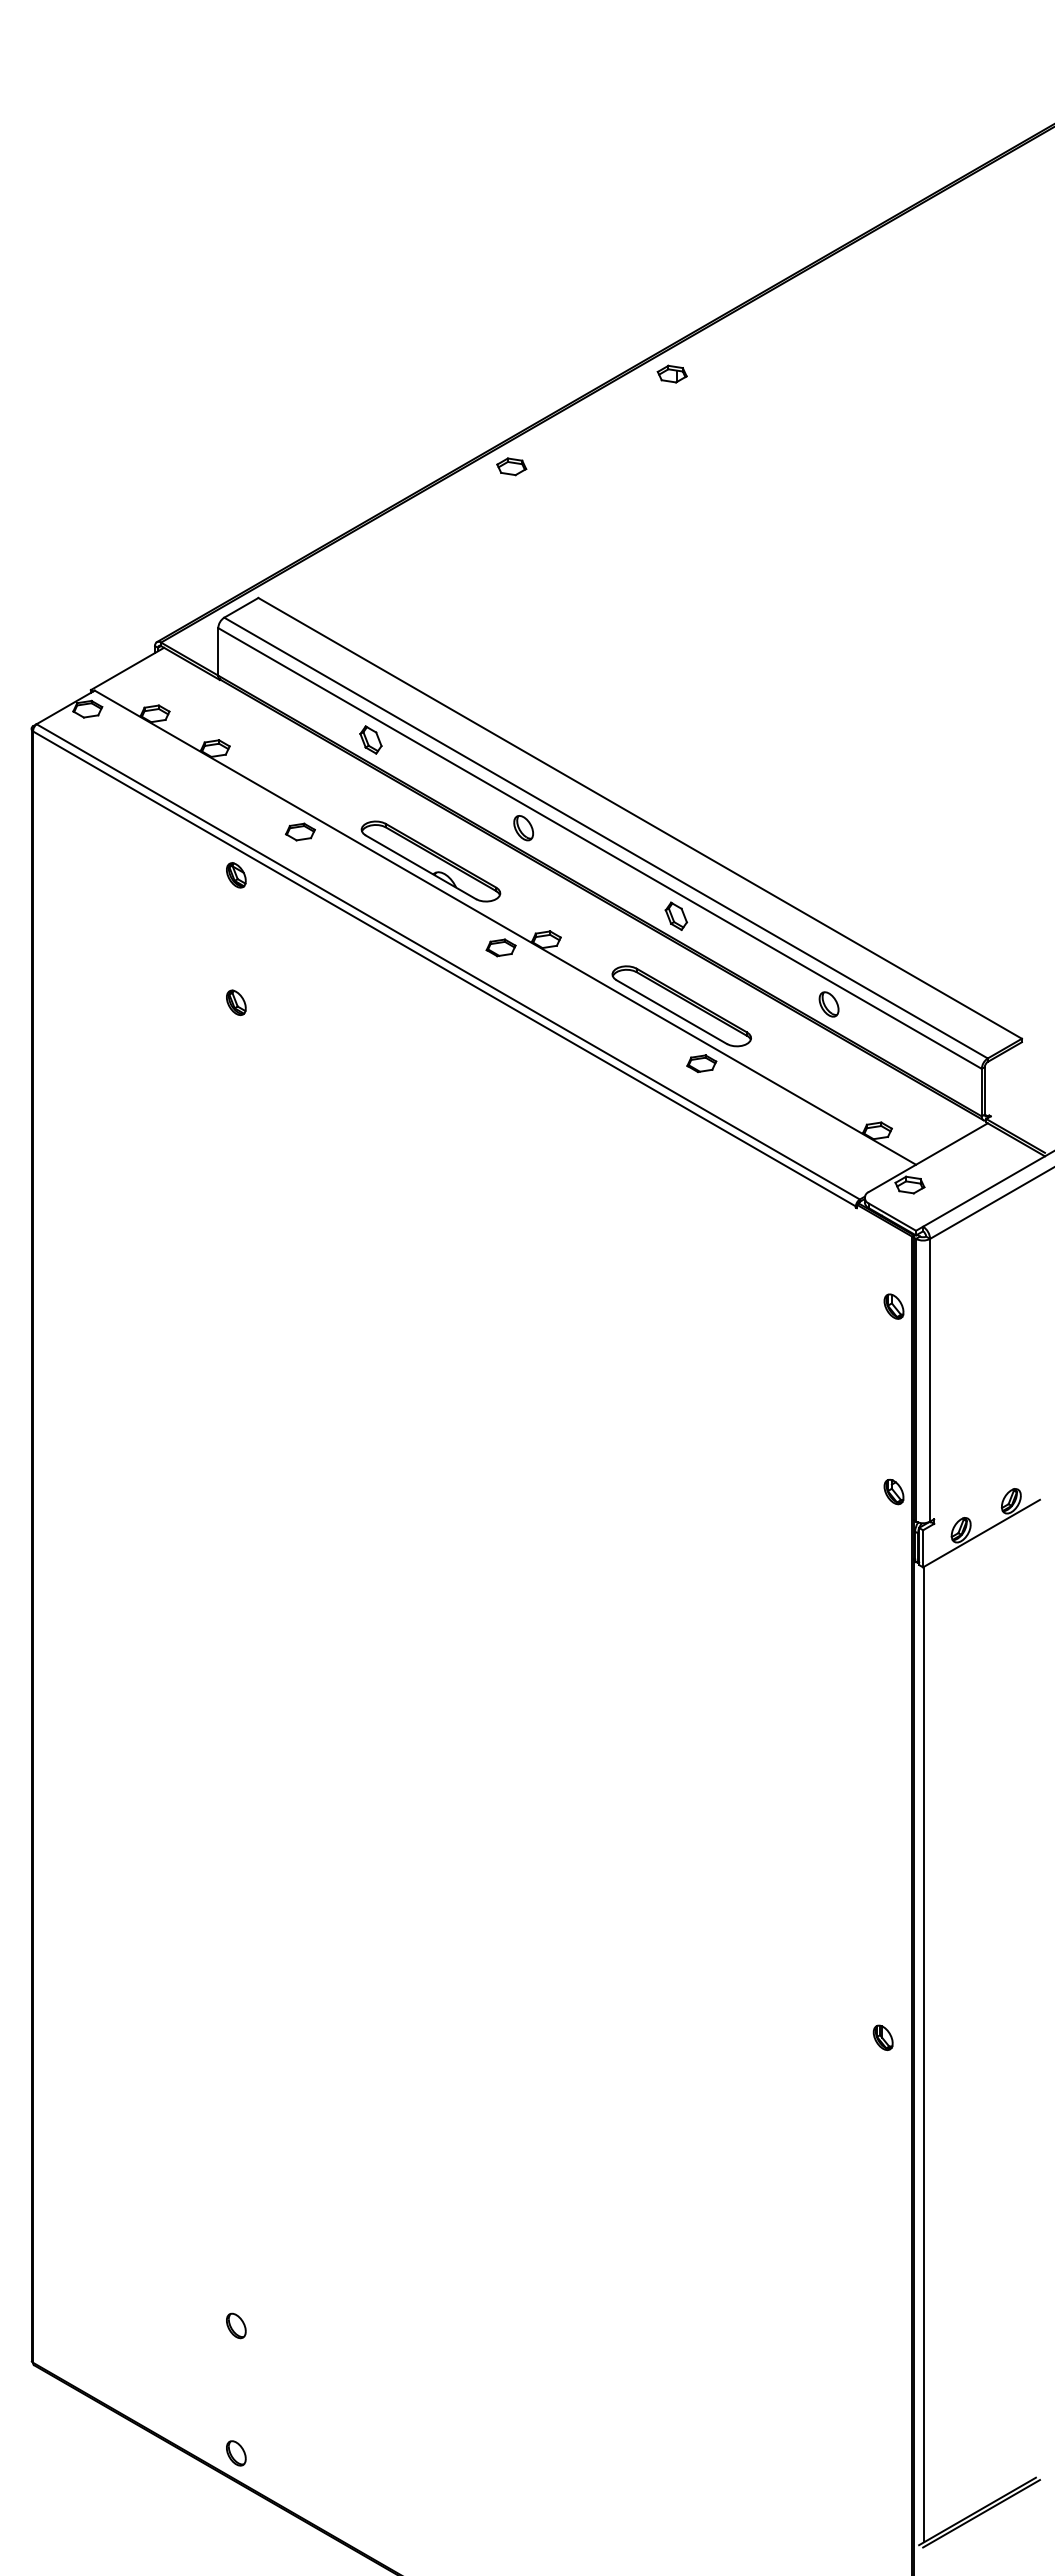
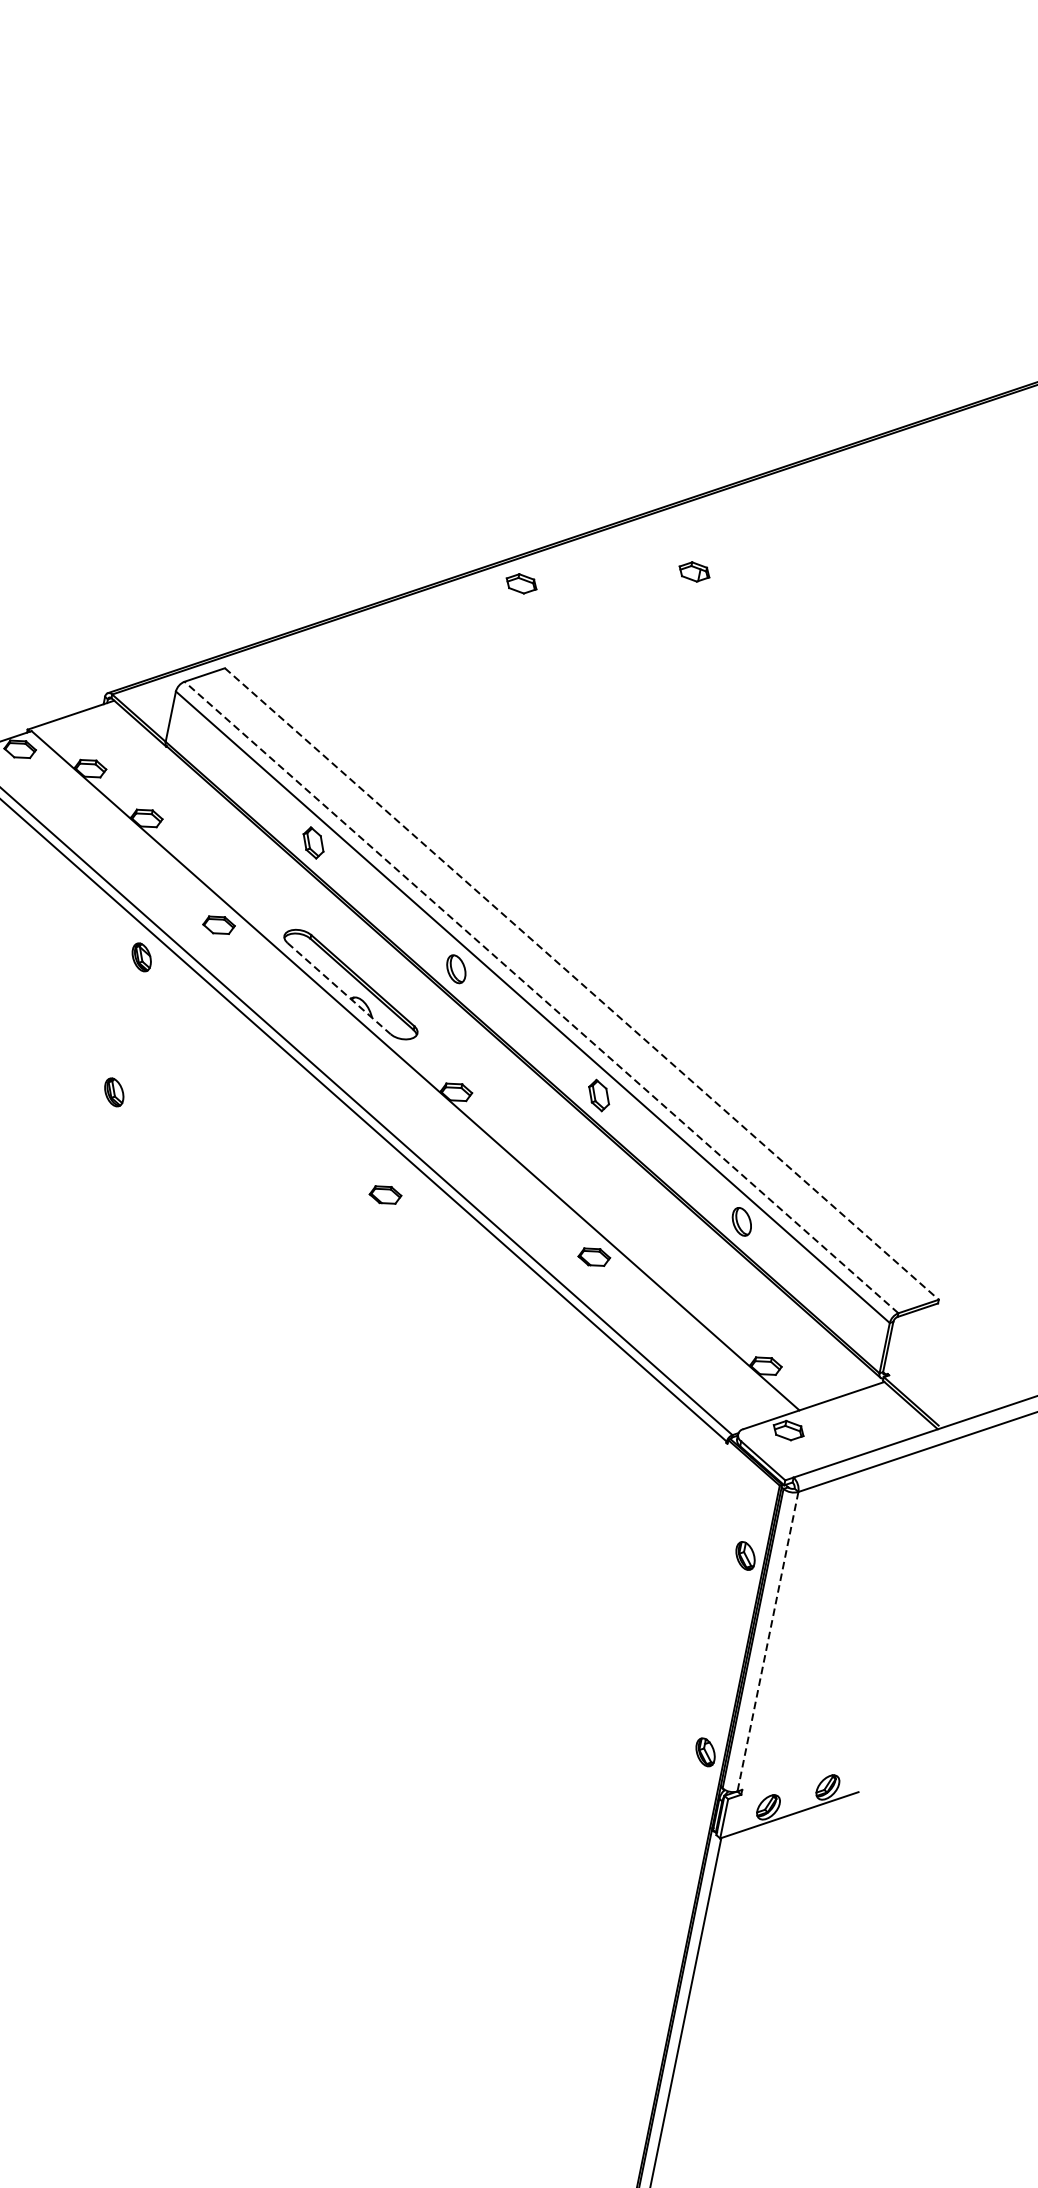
part: (671, 373) -> (693, 571), moved
line: (640, 818) -> (582, 984), solid -> dashed
line: (606, 838) -> (541, 998), solid -> dashed
line: (420, 867) -> (338, 988), solid -> dashed
part: (500, 947) -> (384, 1194), moved
part: (681, 1006) -> (585, 1192), removed
line: (930, 1380) -> (768, 1642), solid -> dashed

